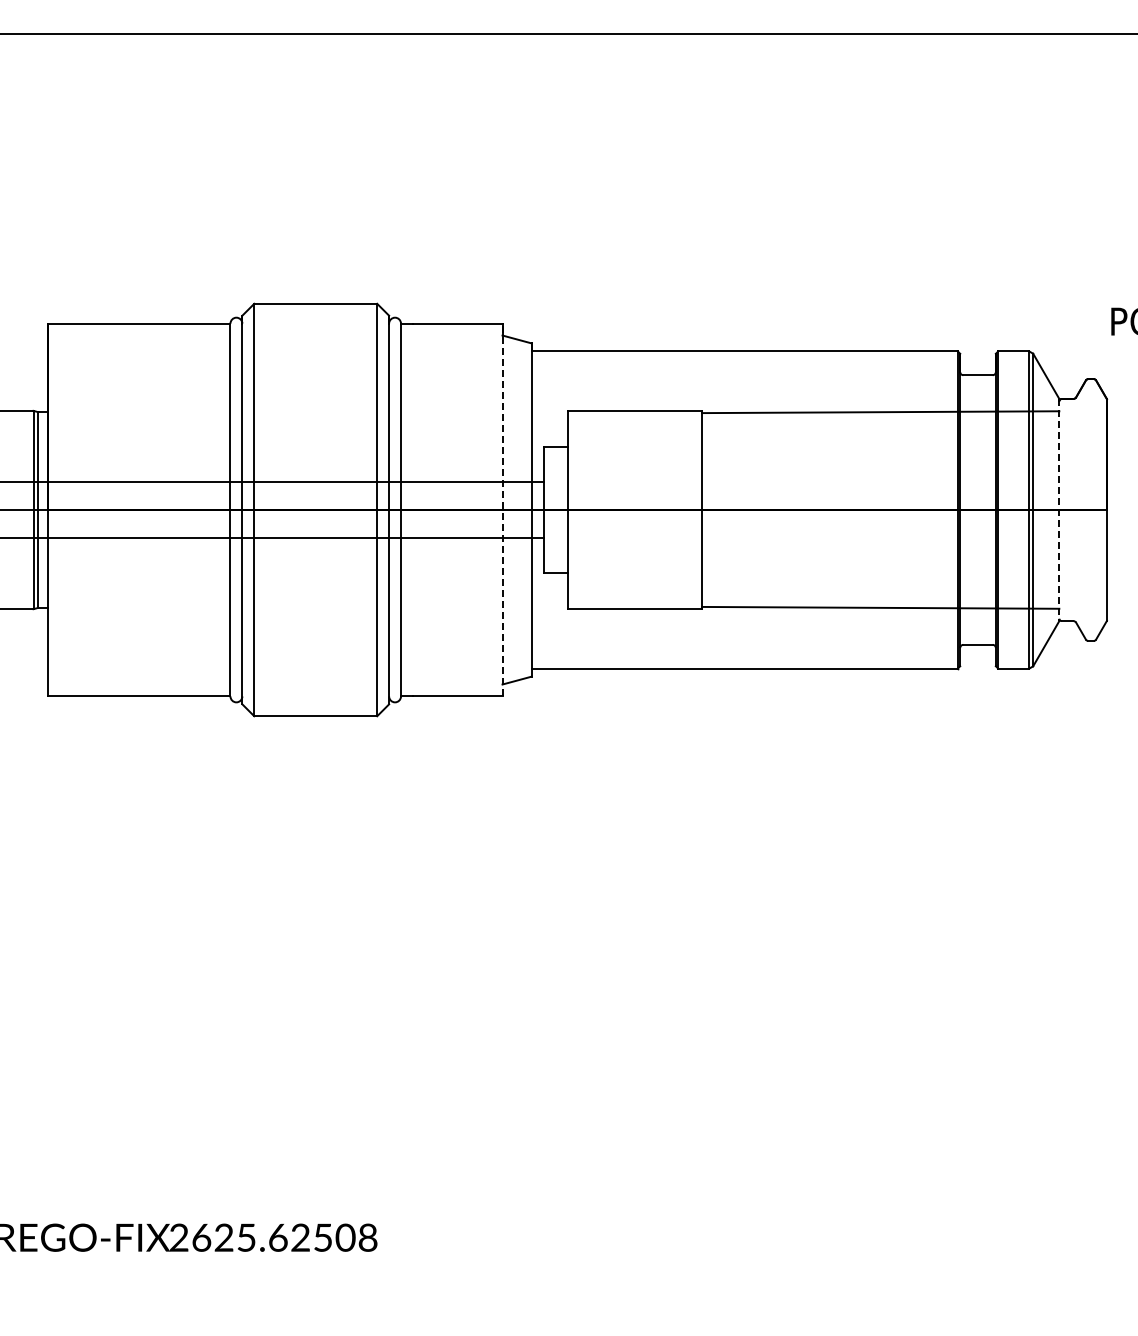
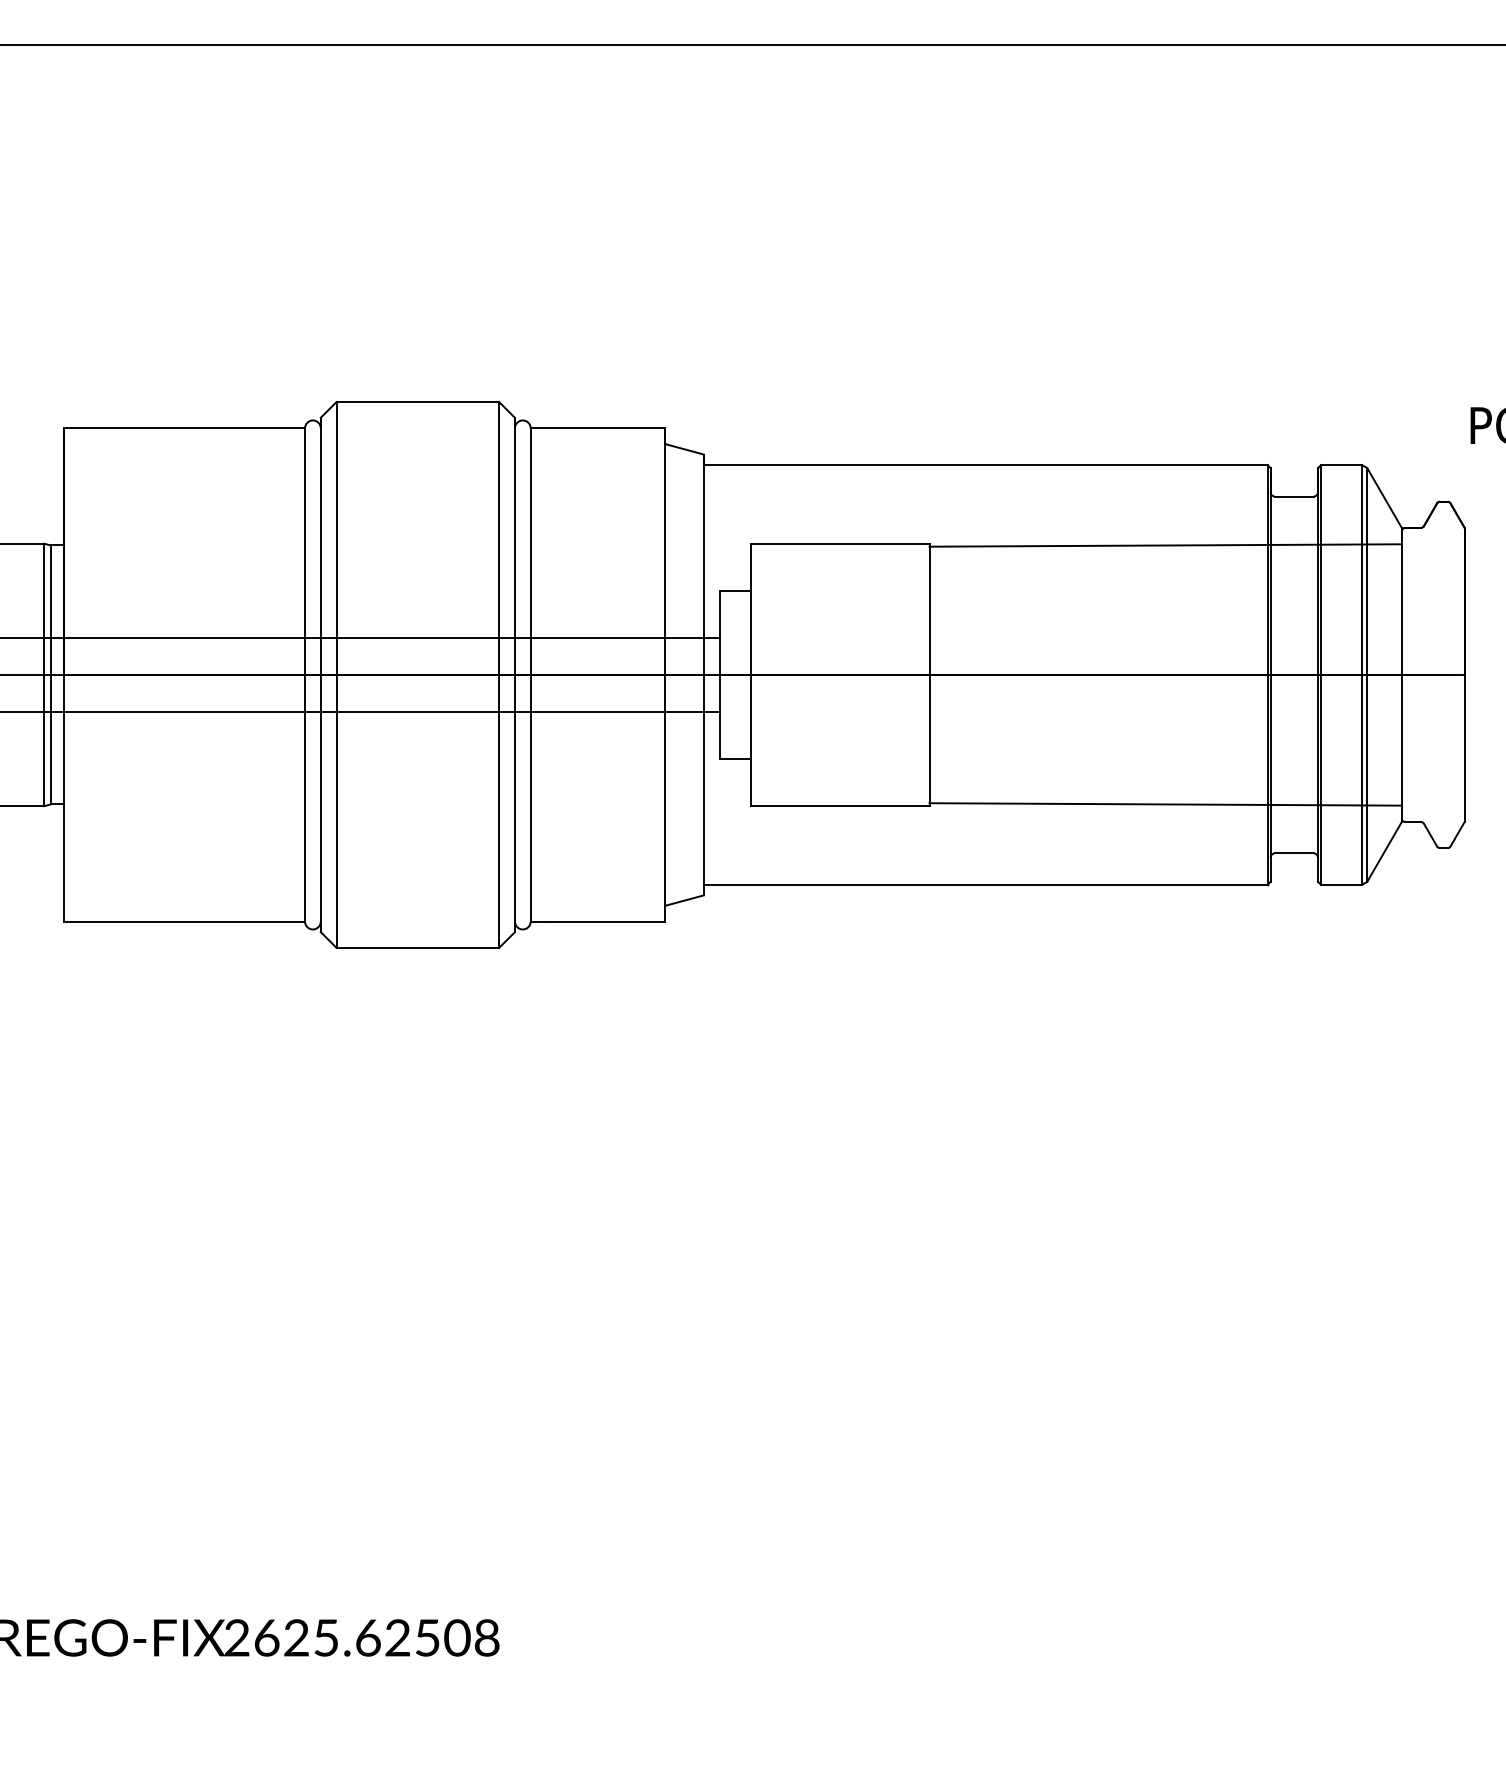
line: (502, 509) -> (665, 674), dashed -> solid
line: (1059, 510) -> (1402, 675), dashed -> solid

